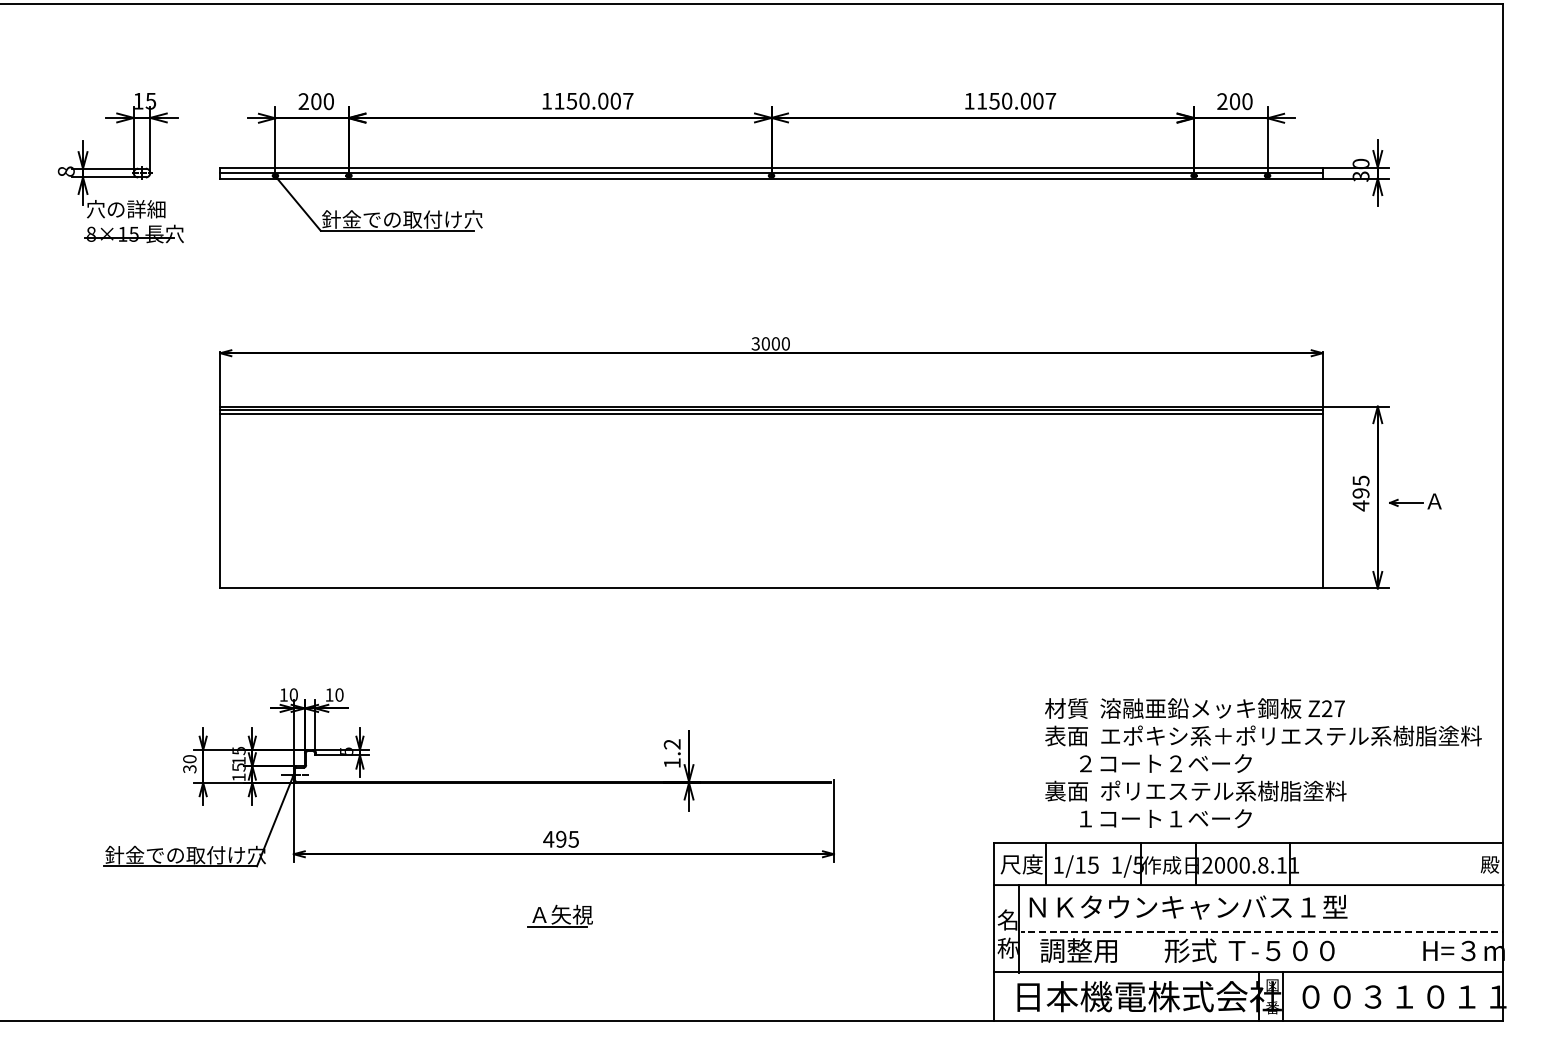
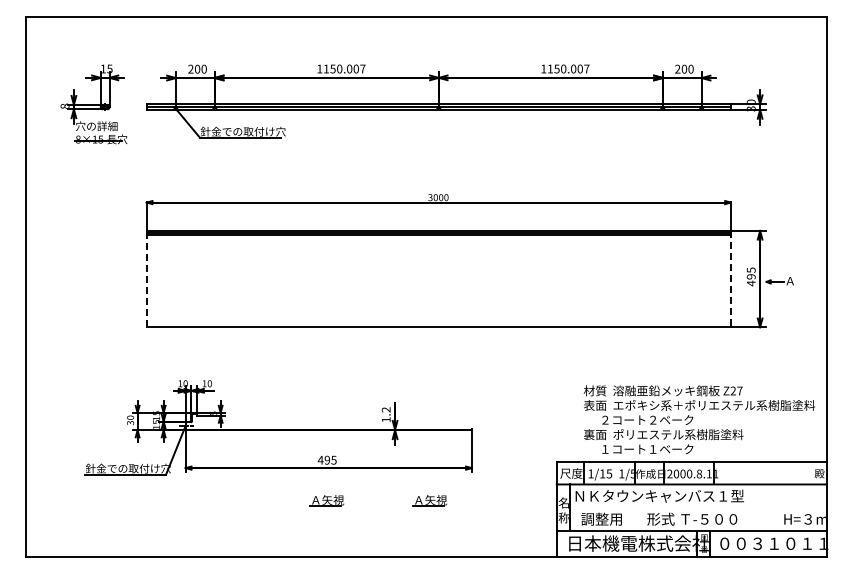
line: (219, 496) -> (146, 278), solid -> dashed
line: (1321, 498) -> (730, 279), solid -> dashed
part: (753, 915) -> (429, 500), added
line: (1261, 932) -> (698, 509), removed

